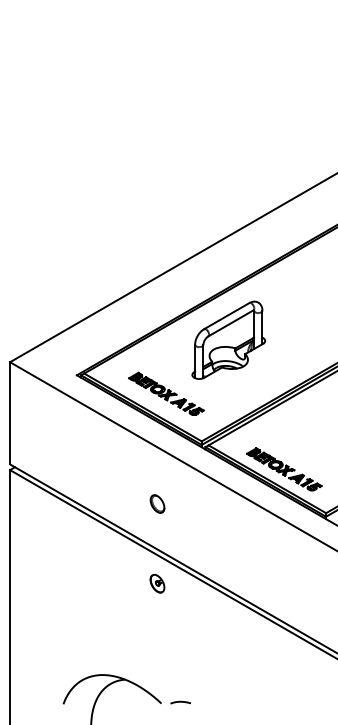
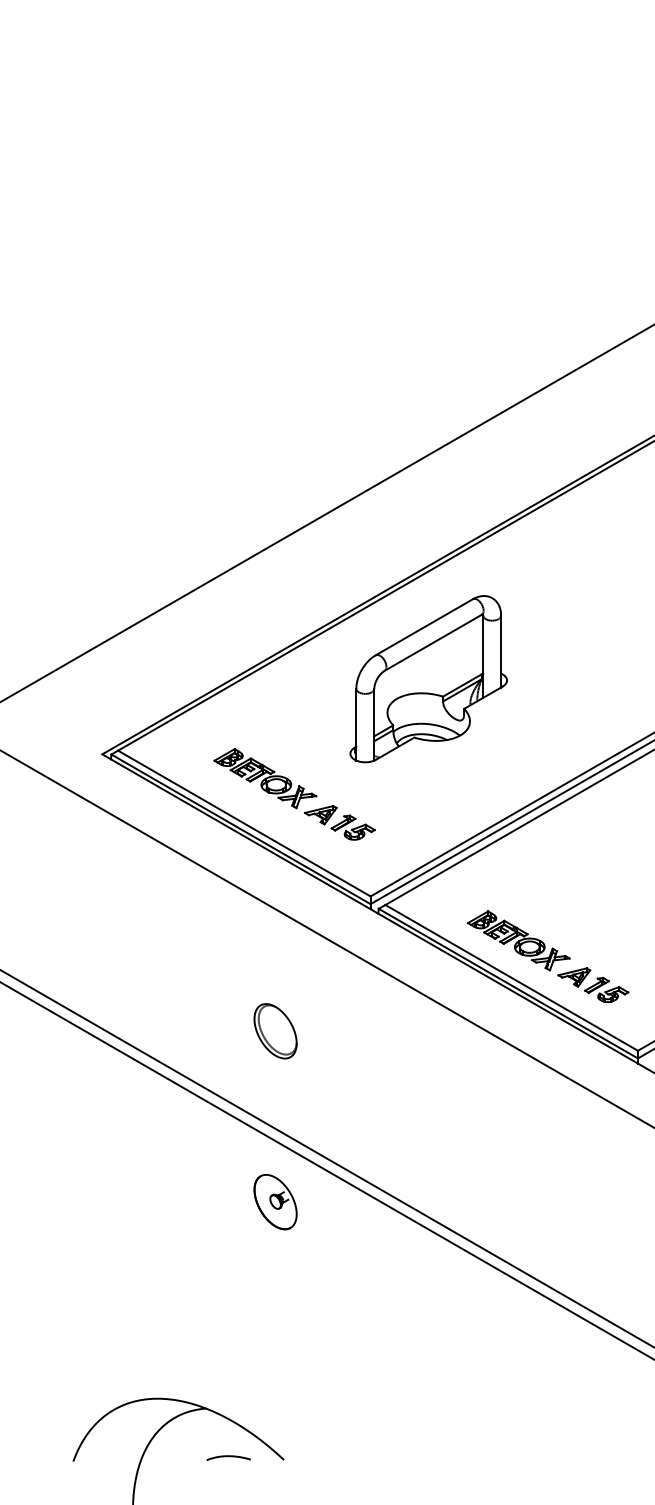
part: (157, 503) -> (275, 1029), size x1.43
part: (157, 583) -> (275, 1201), size x1.43
curve: (180, 702) -> (228, 1457), moved

